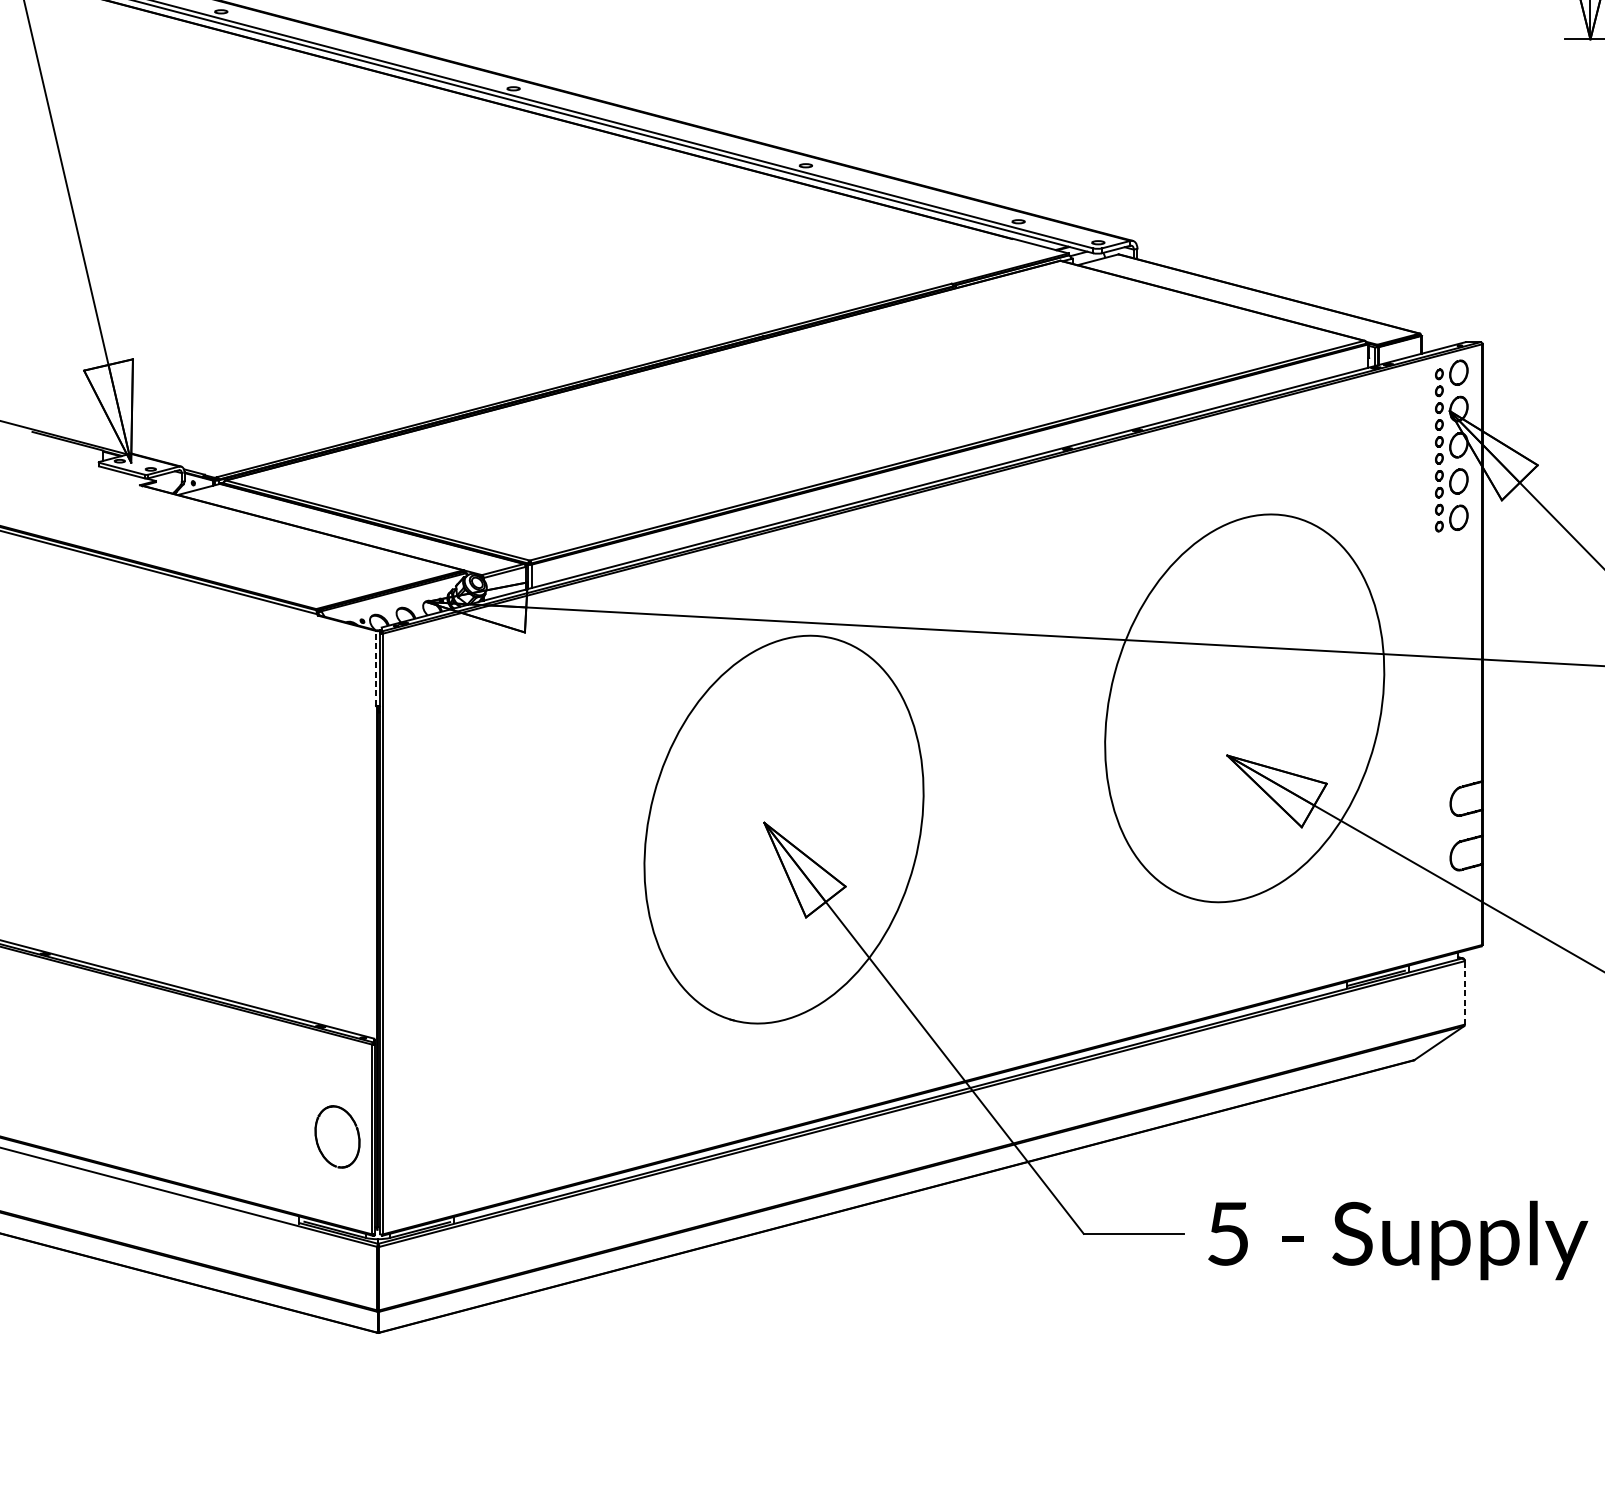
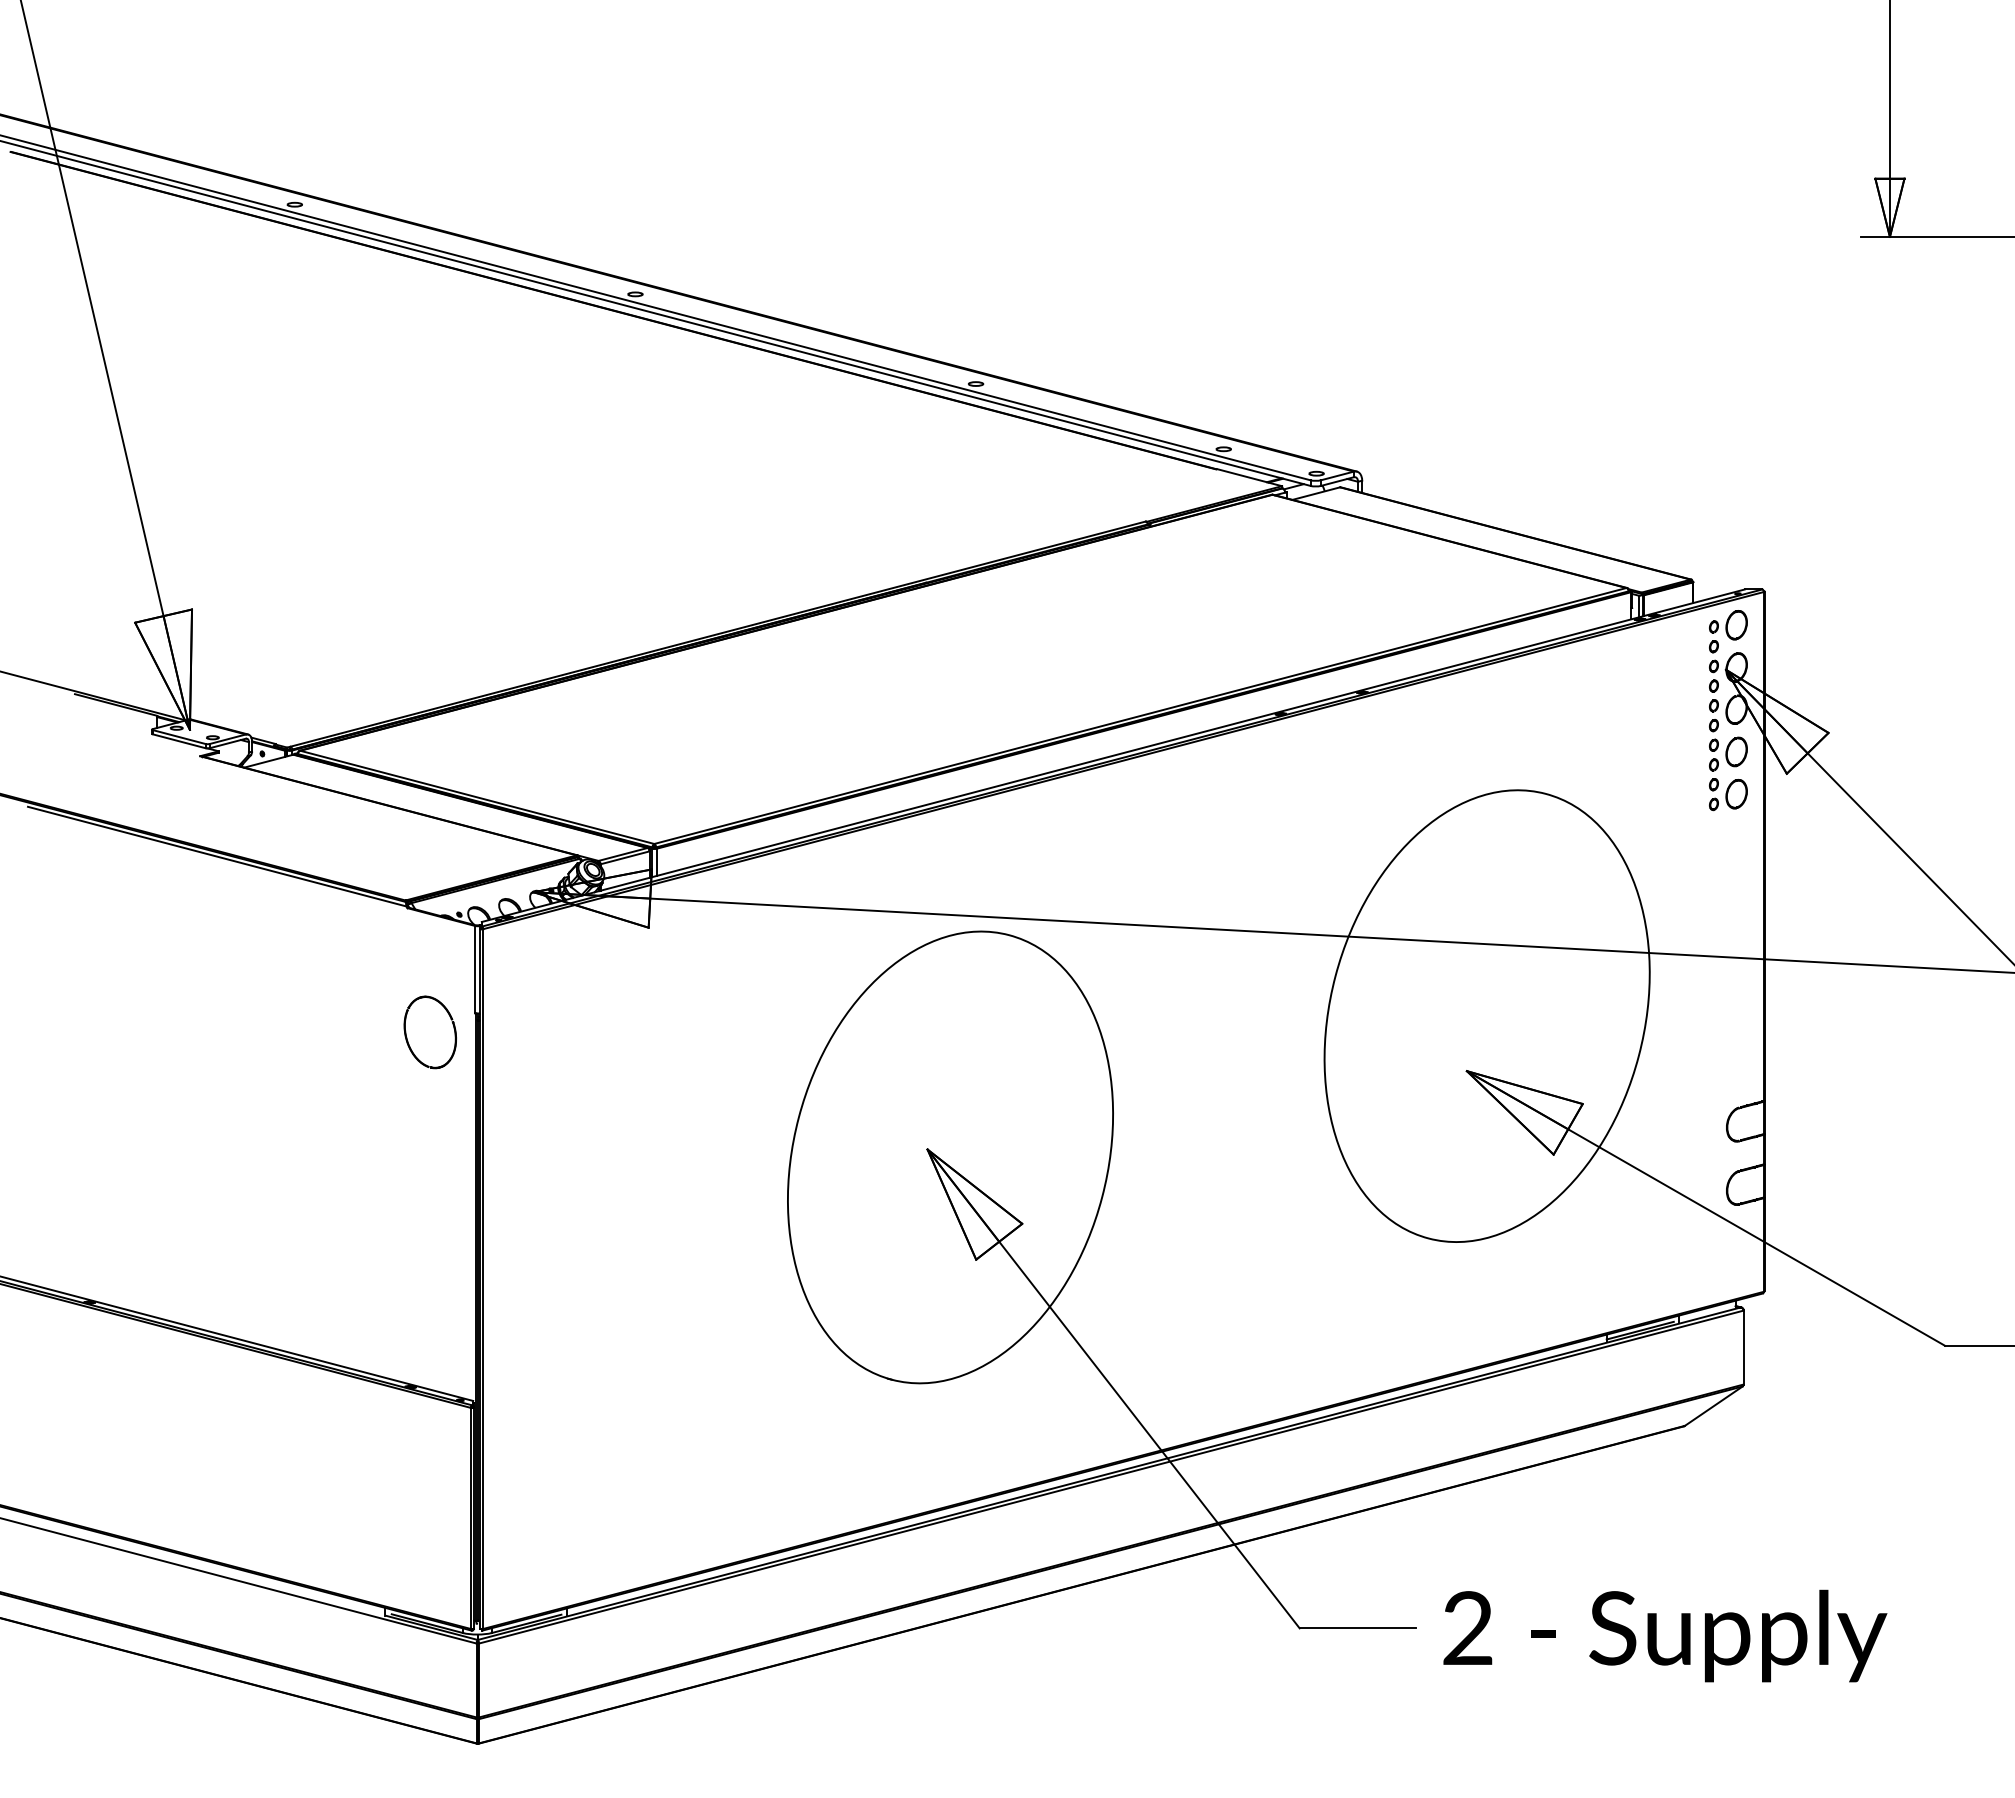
line: (376, 668) -> (475, 969), dashed -> solid
line: (1464, 992) -> (1743, 1347), dashed -> solid
part: (336, 1136) -> (429, 1032), moved
text: (1227, 1233) -> (1467, 1628), 5 -> 2

